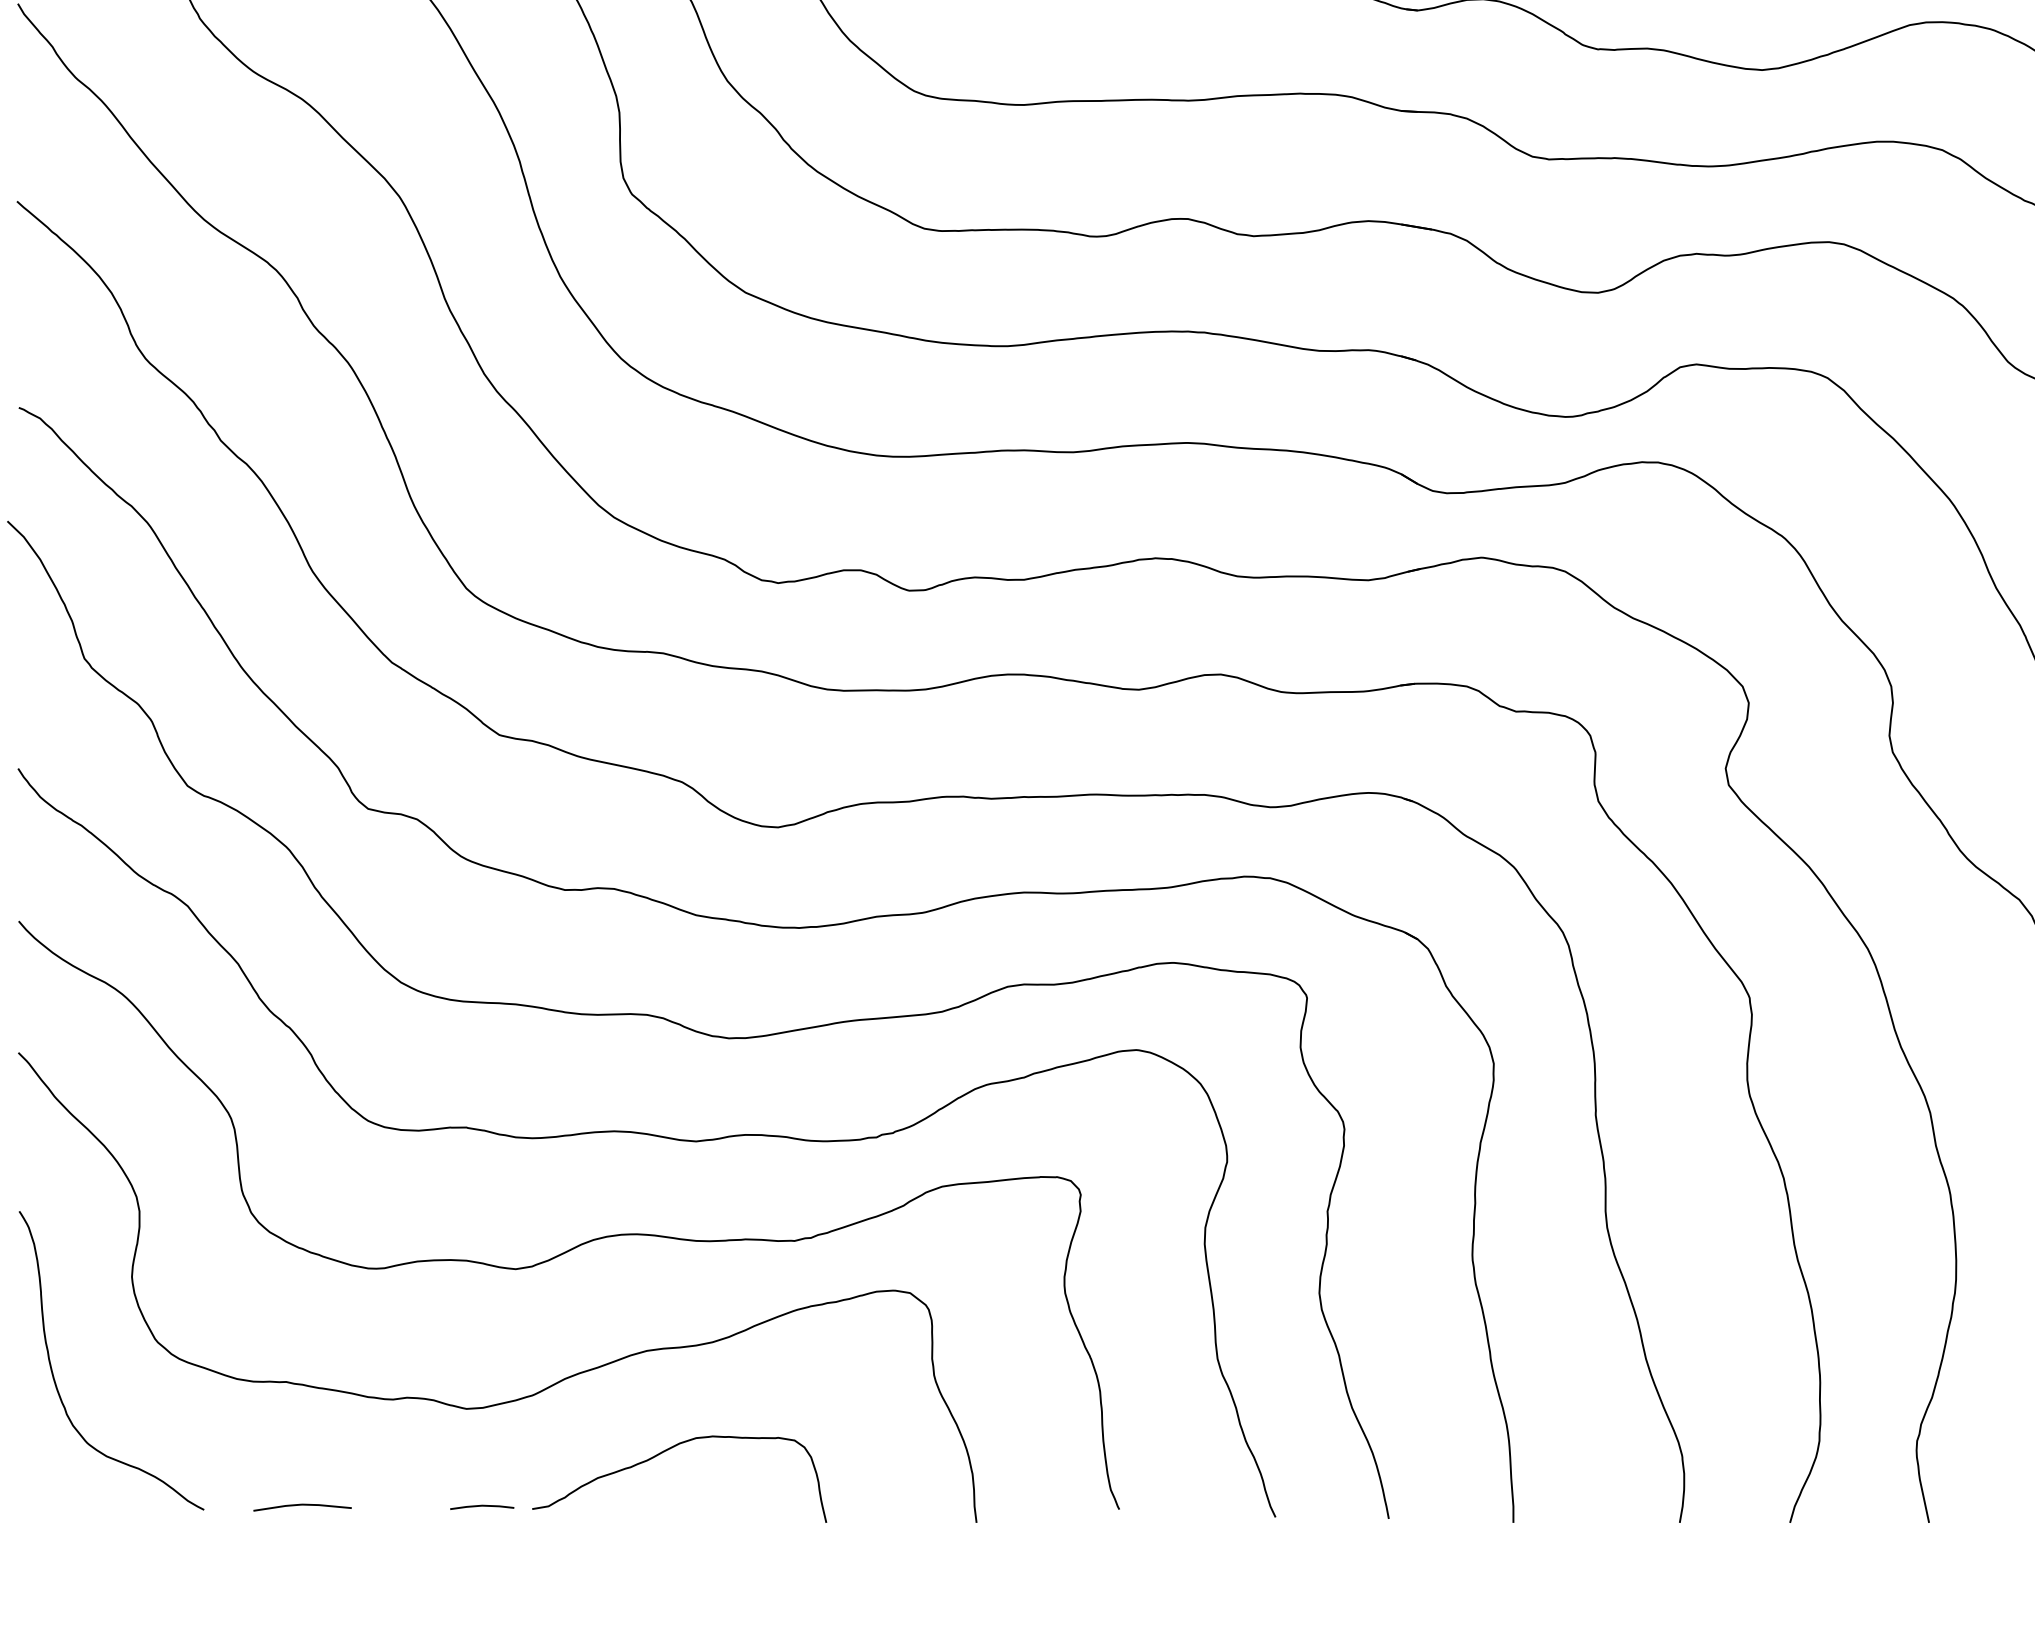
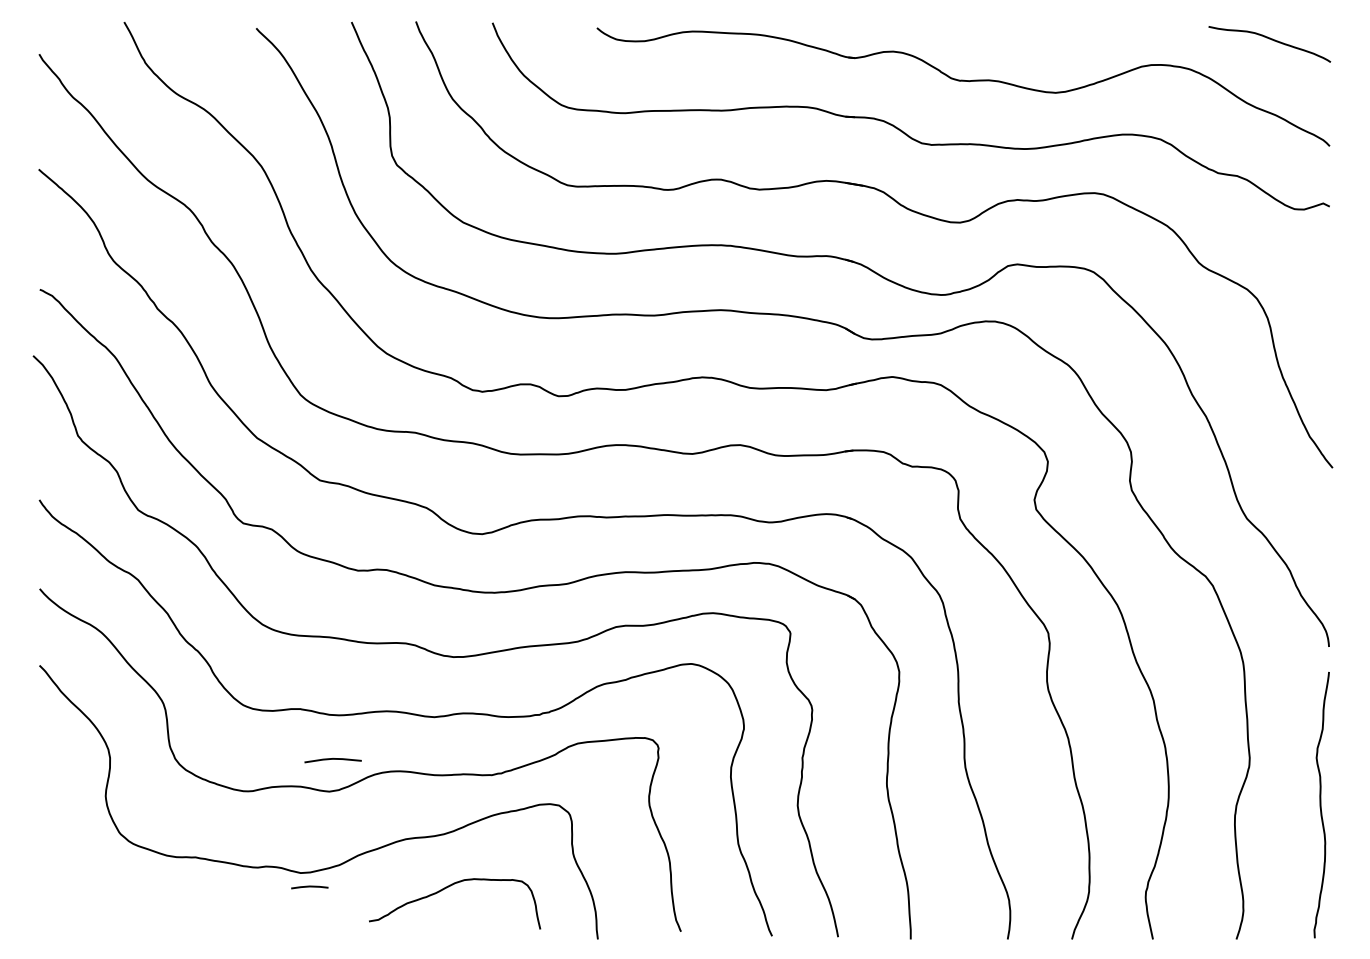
curve: (54, 1371) -> (60, 851), removed
curve: (668, 1450) -> (448, 887), moved
curve: (301, 1505) -> (332, 759), moved
line: (481, 1507) -> (309, 887), moved

